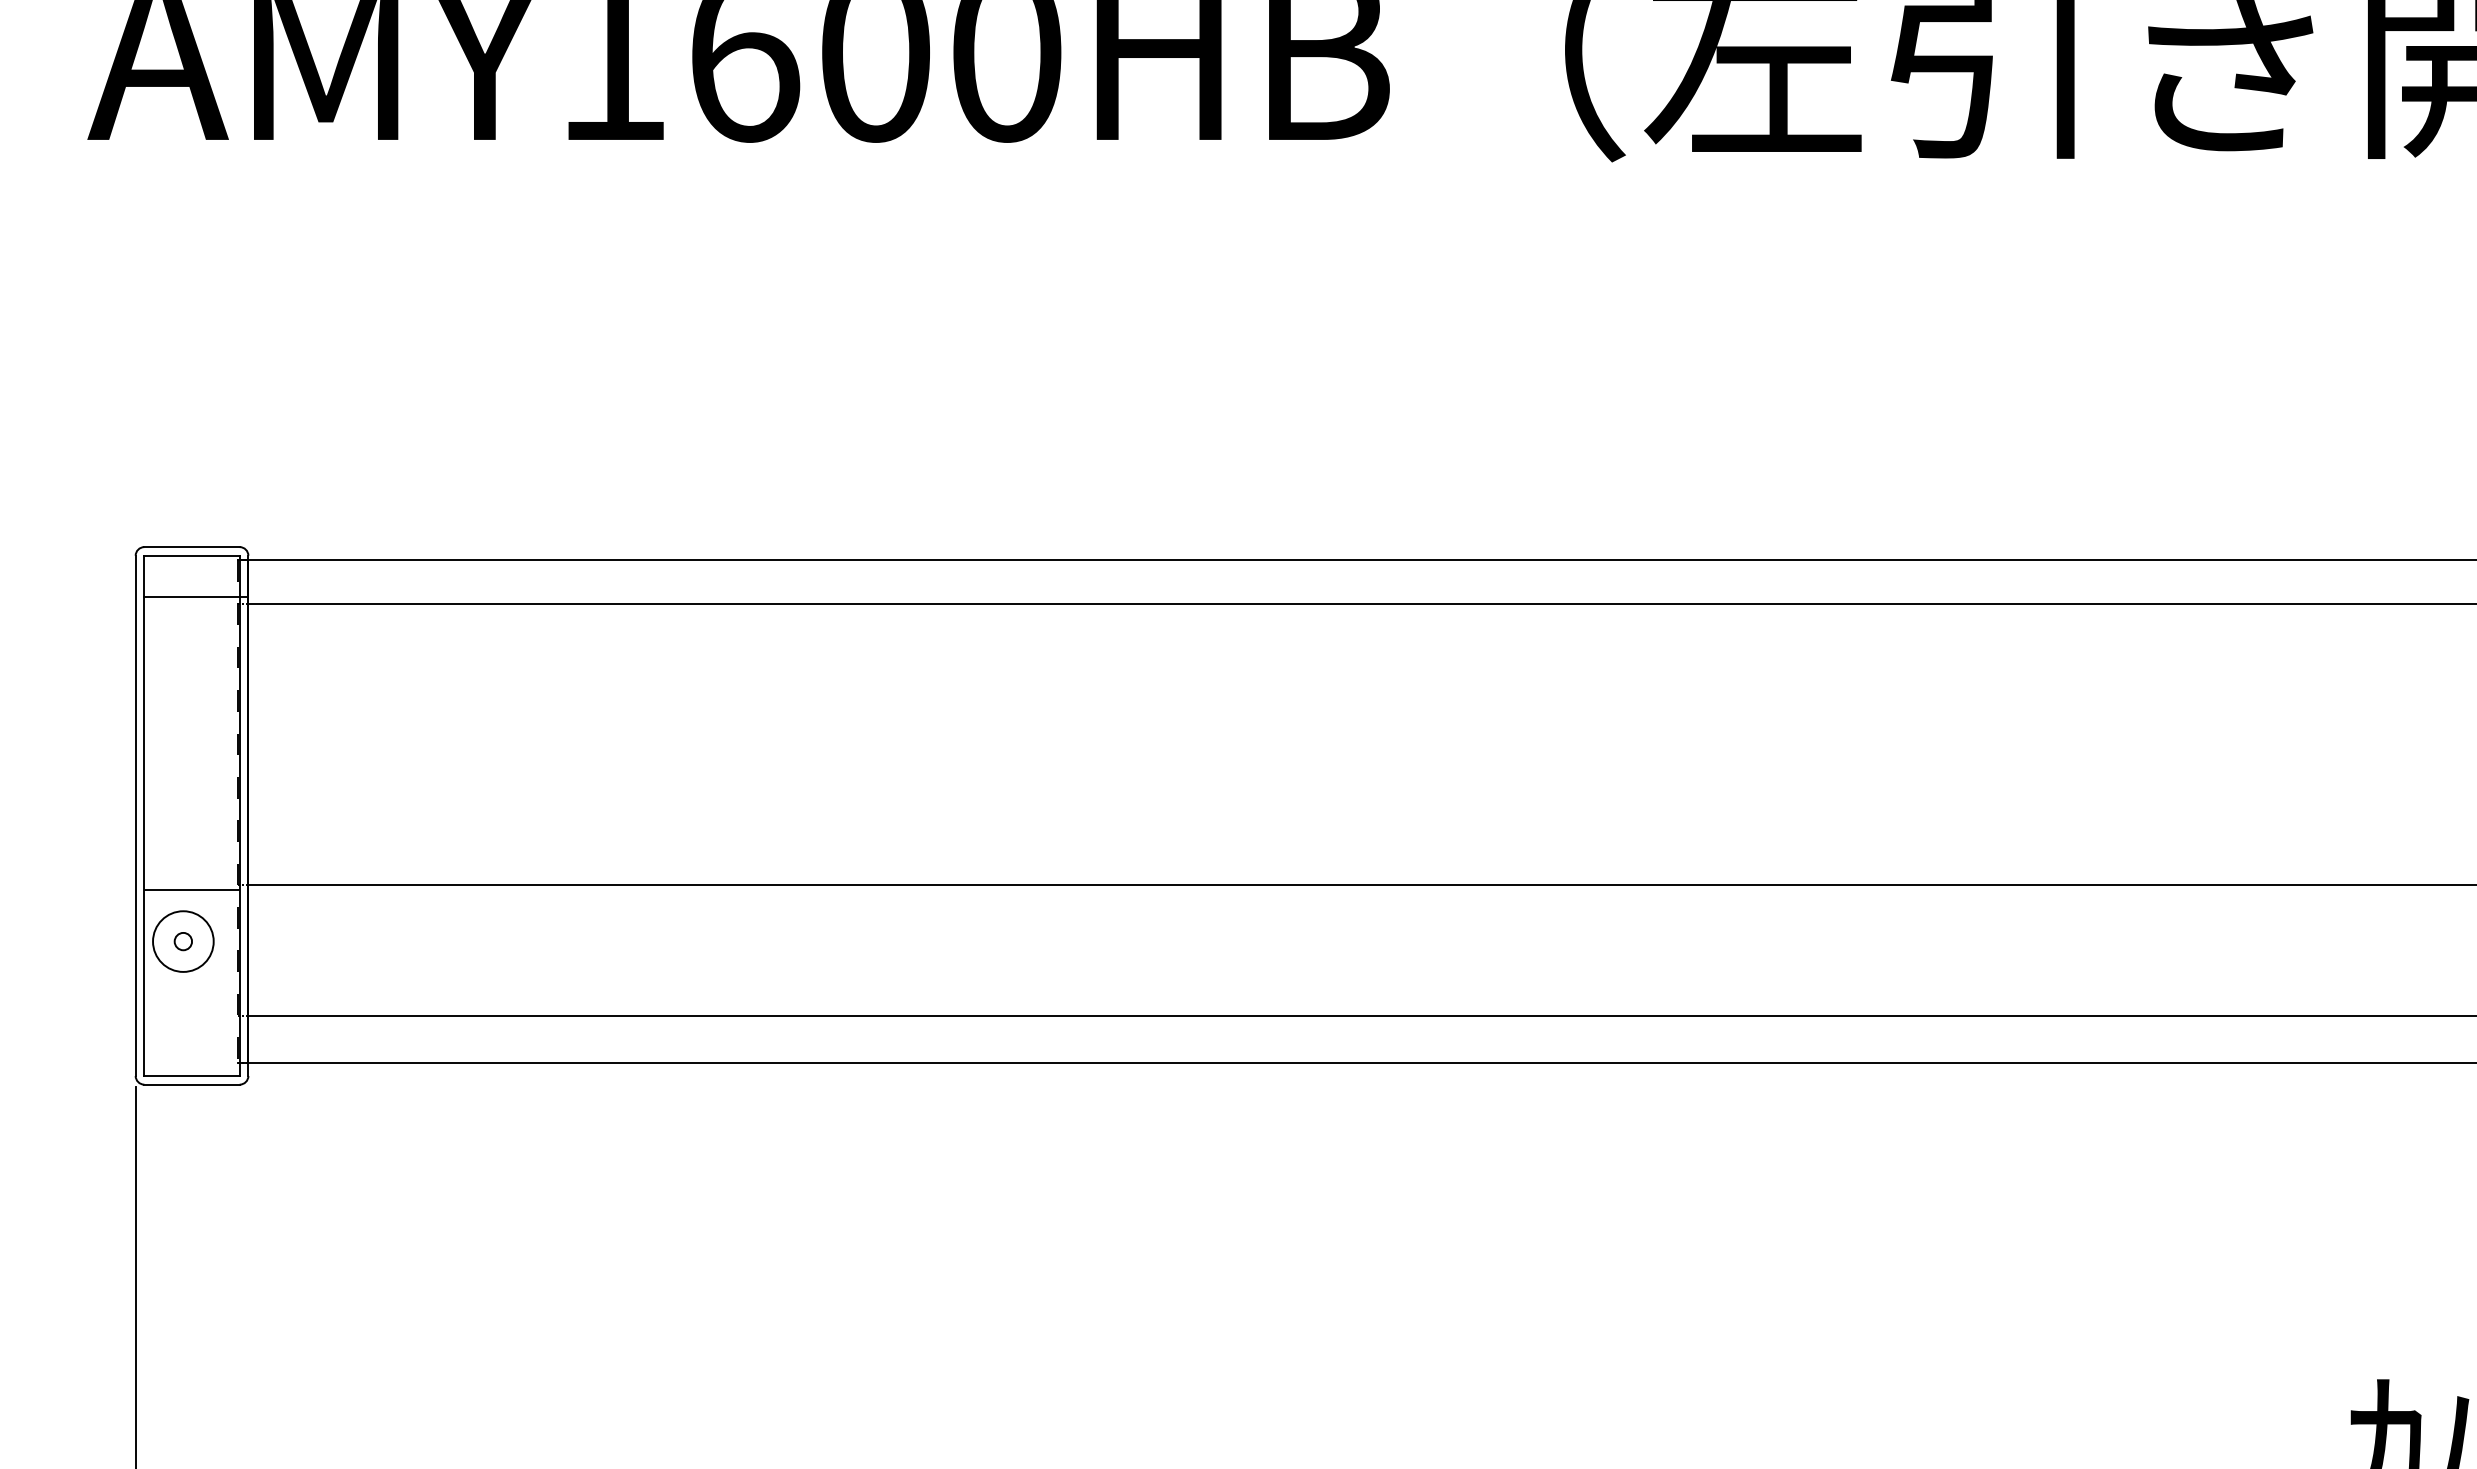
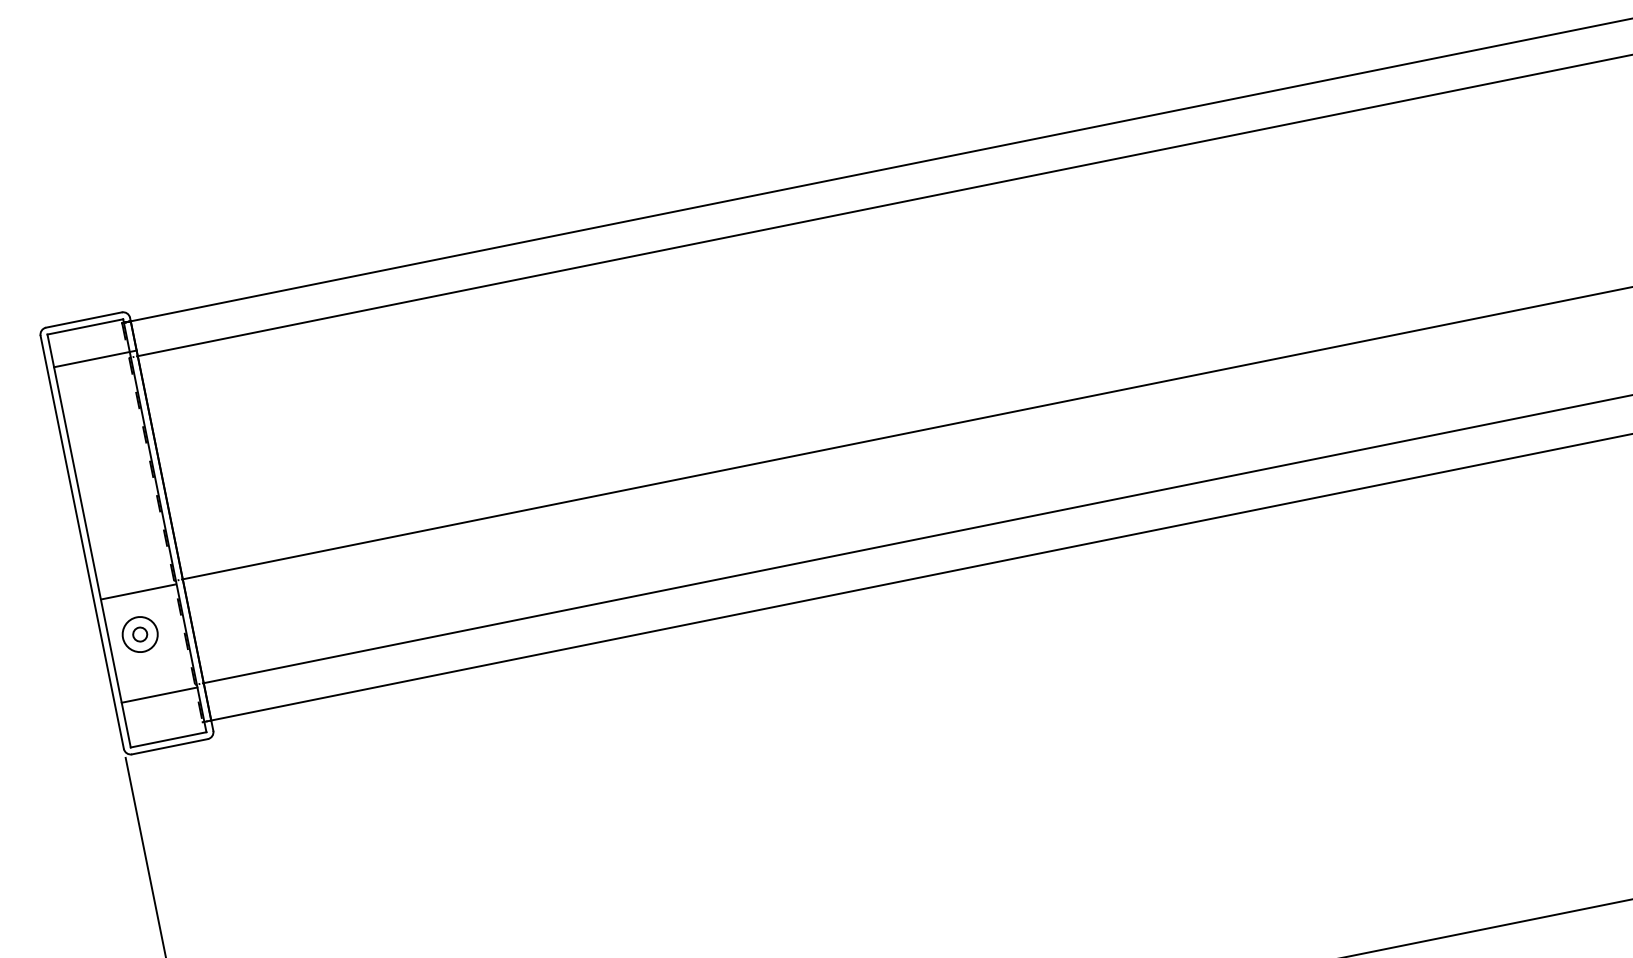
circle: (183, 941) -> (140, 634), size x0.71
line: (191, 1019) -> (159, 695), added

